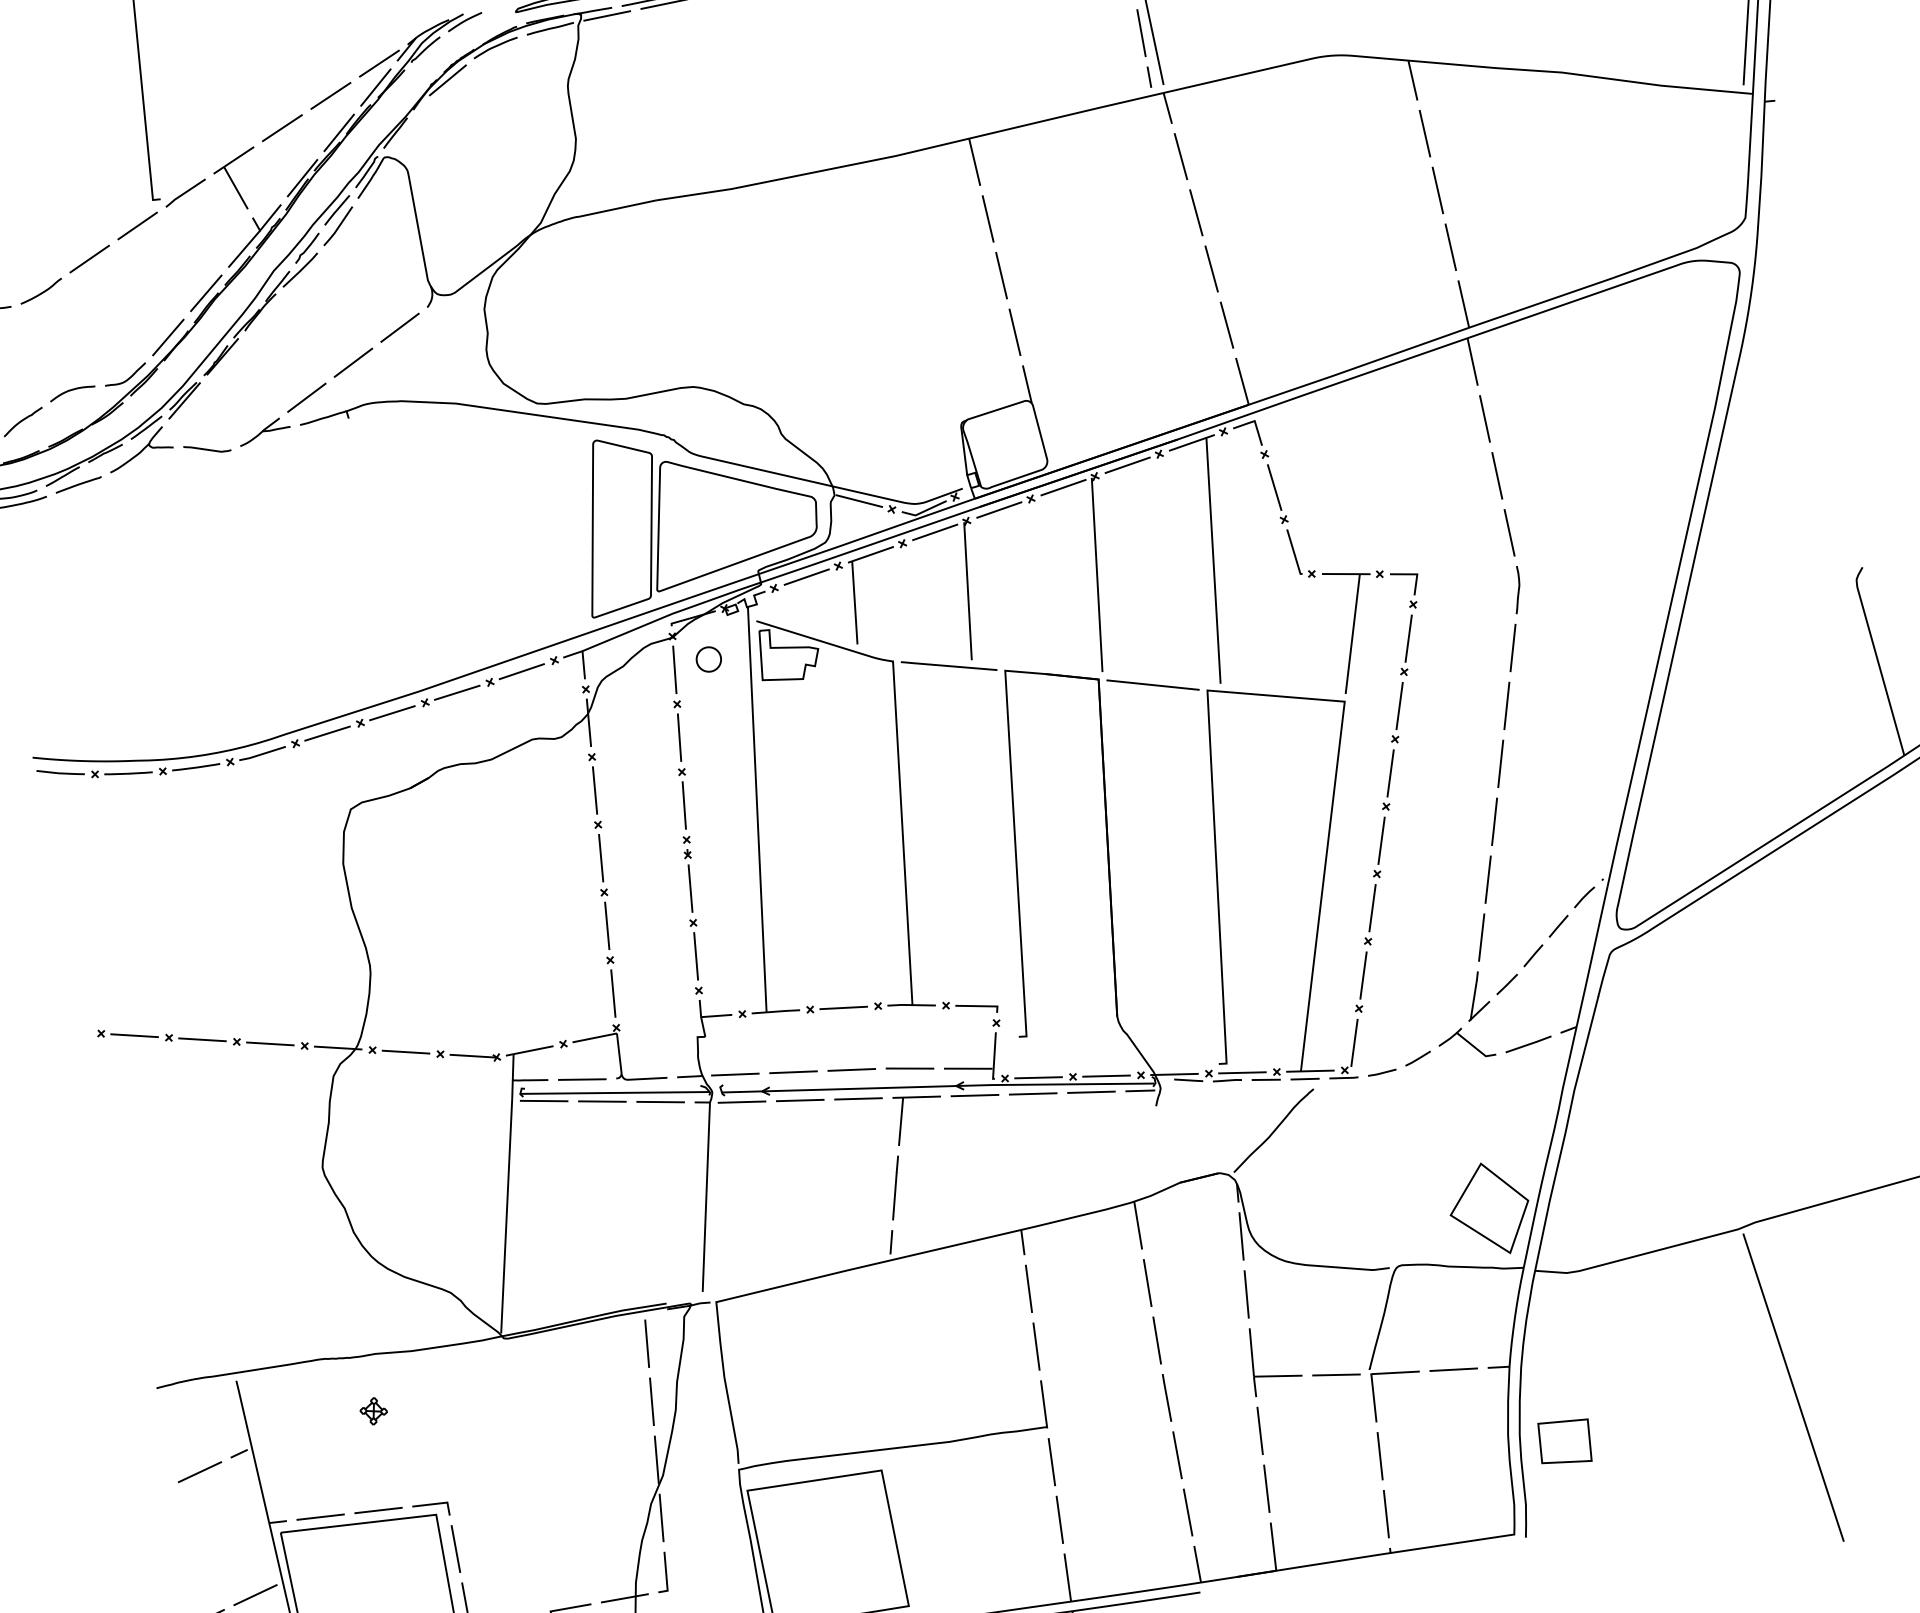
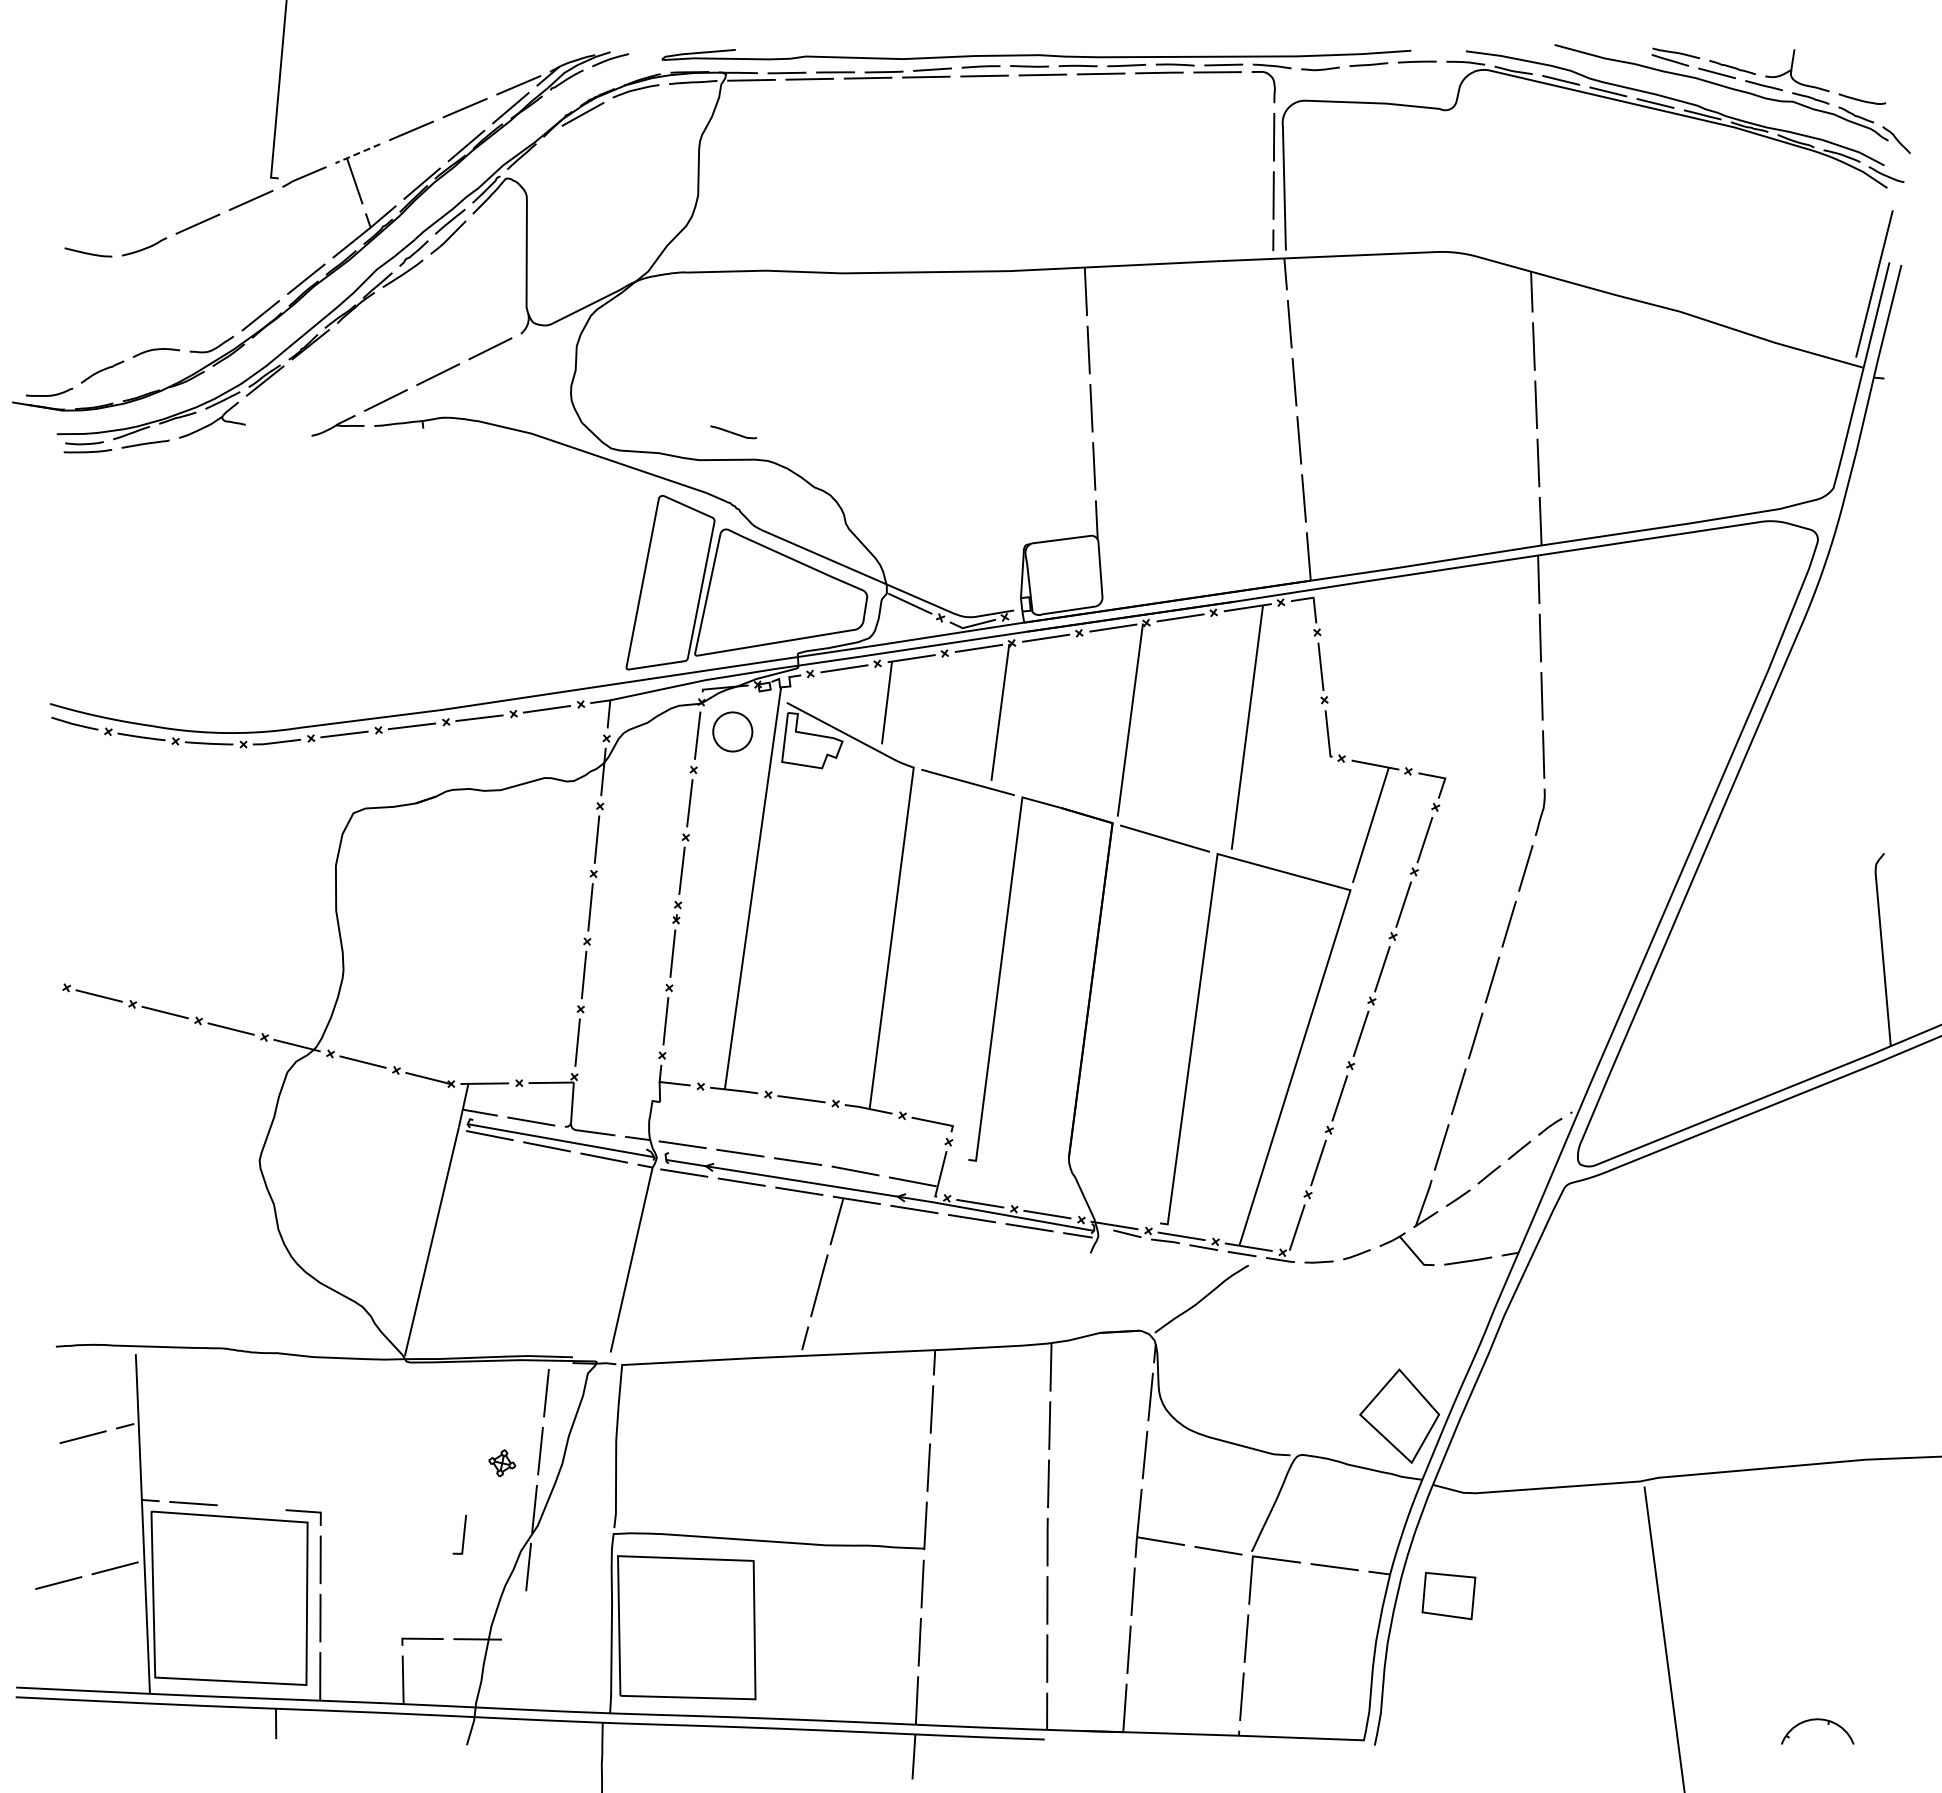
line: (233, 160) -> (357, 153), solid -> dashed
curve: (207, 449) -> (733, 432), moved
part: (709, 659) -> (733, 731), size x1.6
part: (374, 1411) -> (502, 1463), moved
part: (1564, 1442) -> (1448, 1596), moved
line: (378, 1510) -> (251, 1507), removed
line: (665, 1571) -> (463, 1534), moved

